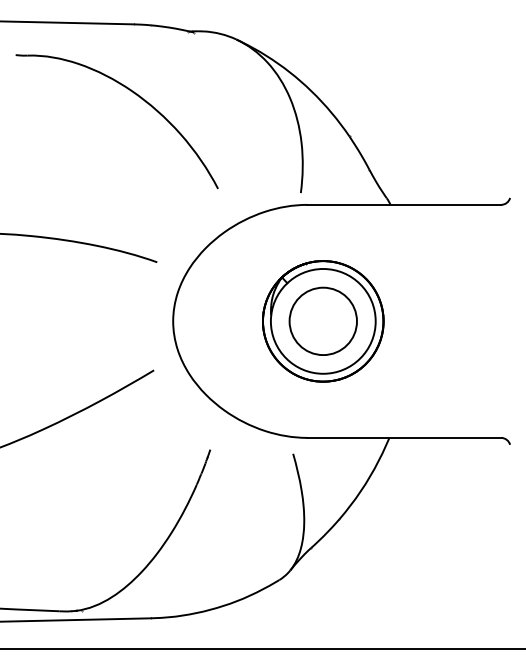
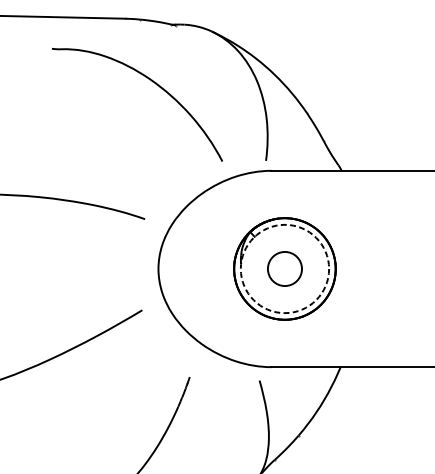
part: (137, 96) -> (154, 83), moved
circle: (322, 320) -> (284, 268), solid -> dashed
circle: (322, 321) -> (284, 269), size x0.6

